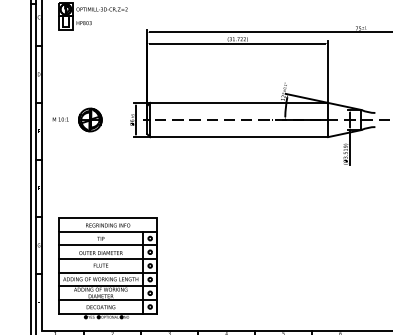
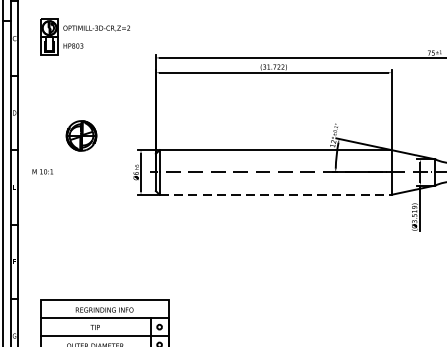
part: (90, 119) -> (81, 135), moved
line: (239, 137) -> (276, 195), solid -> dashed

